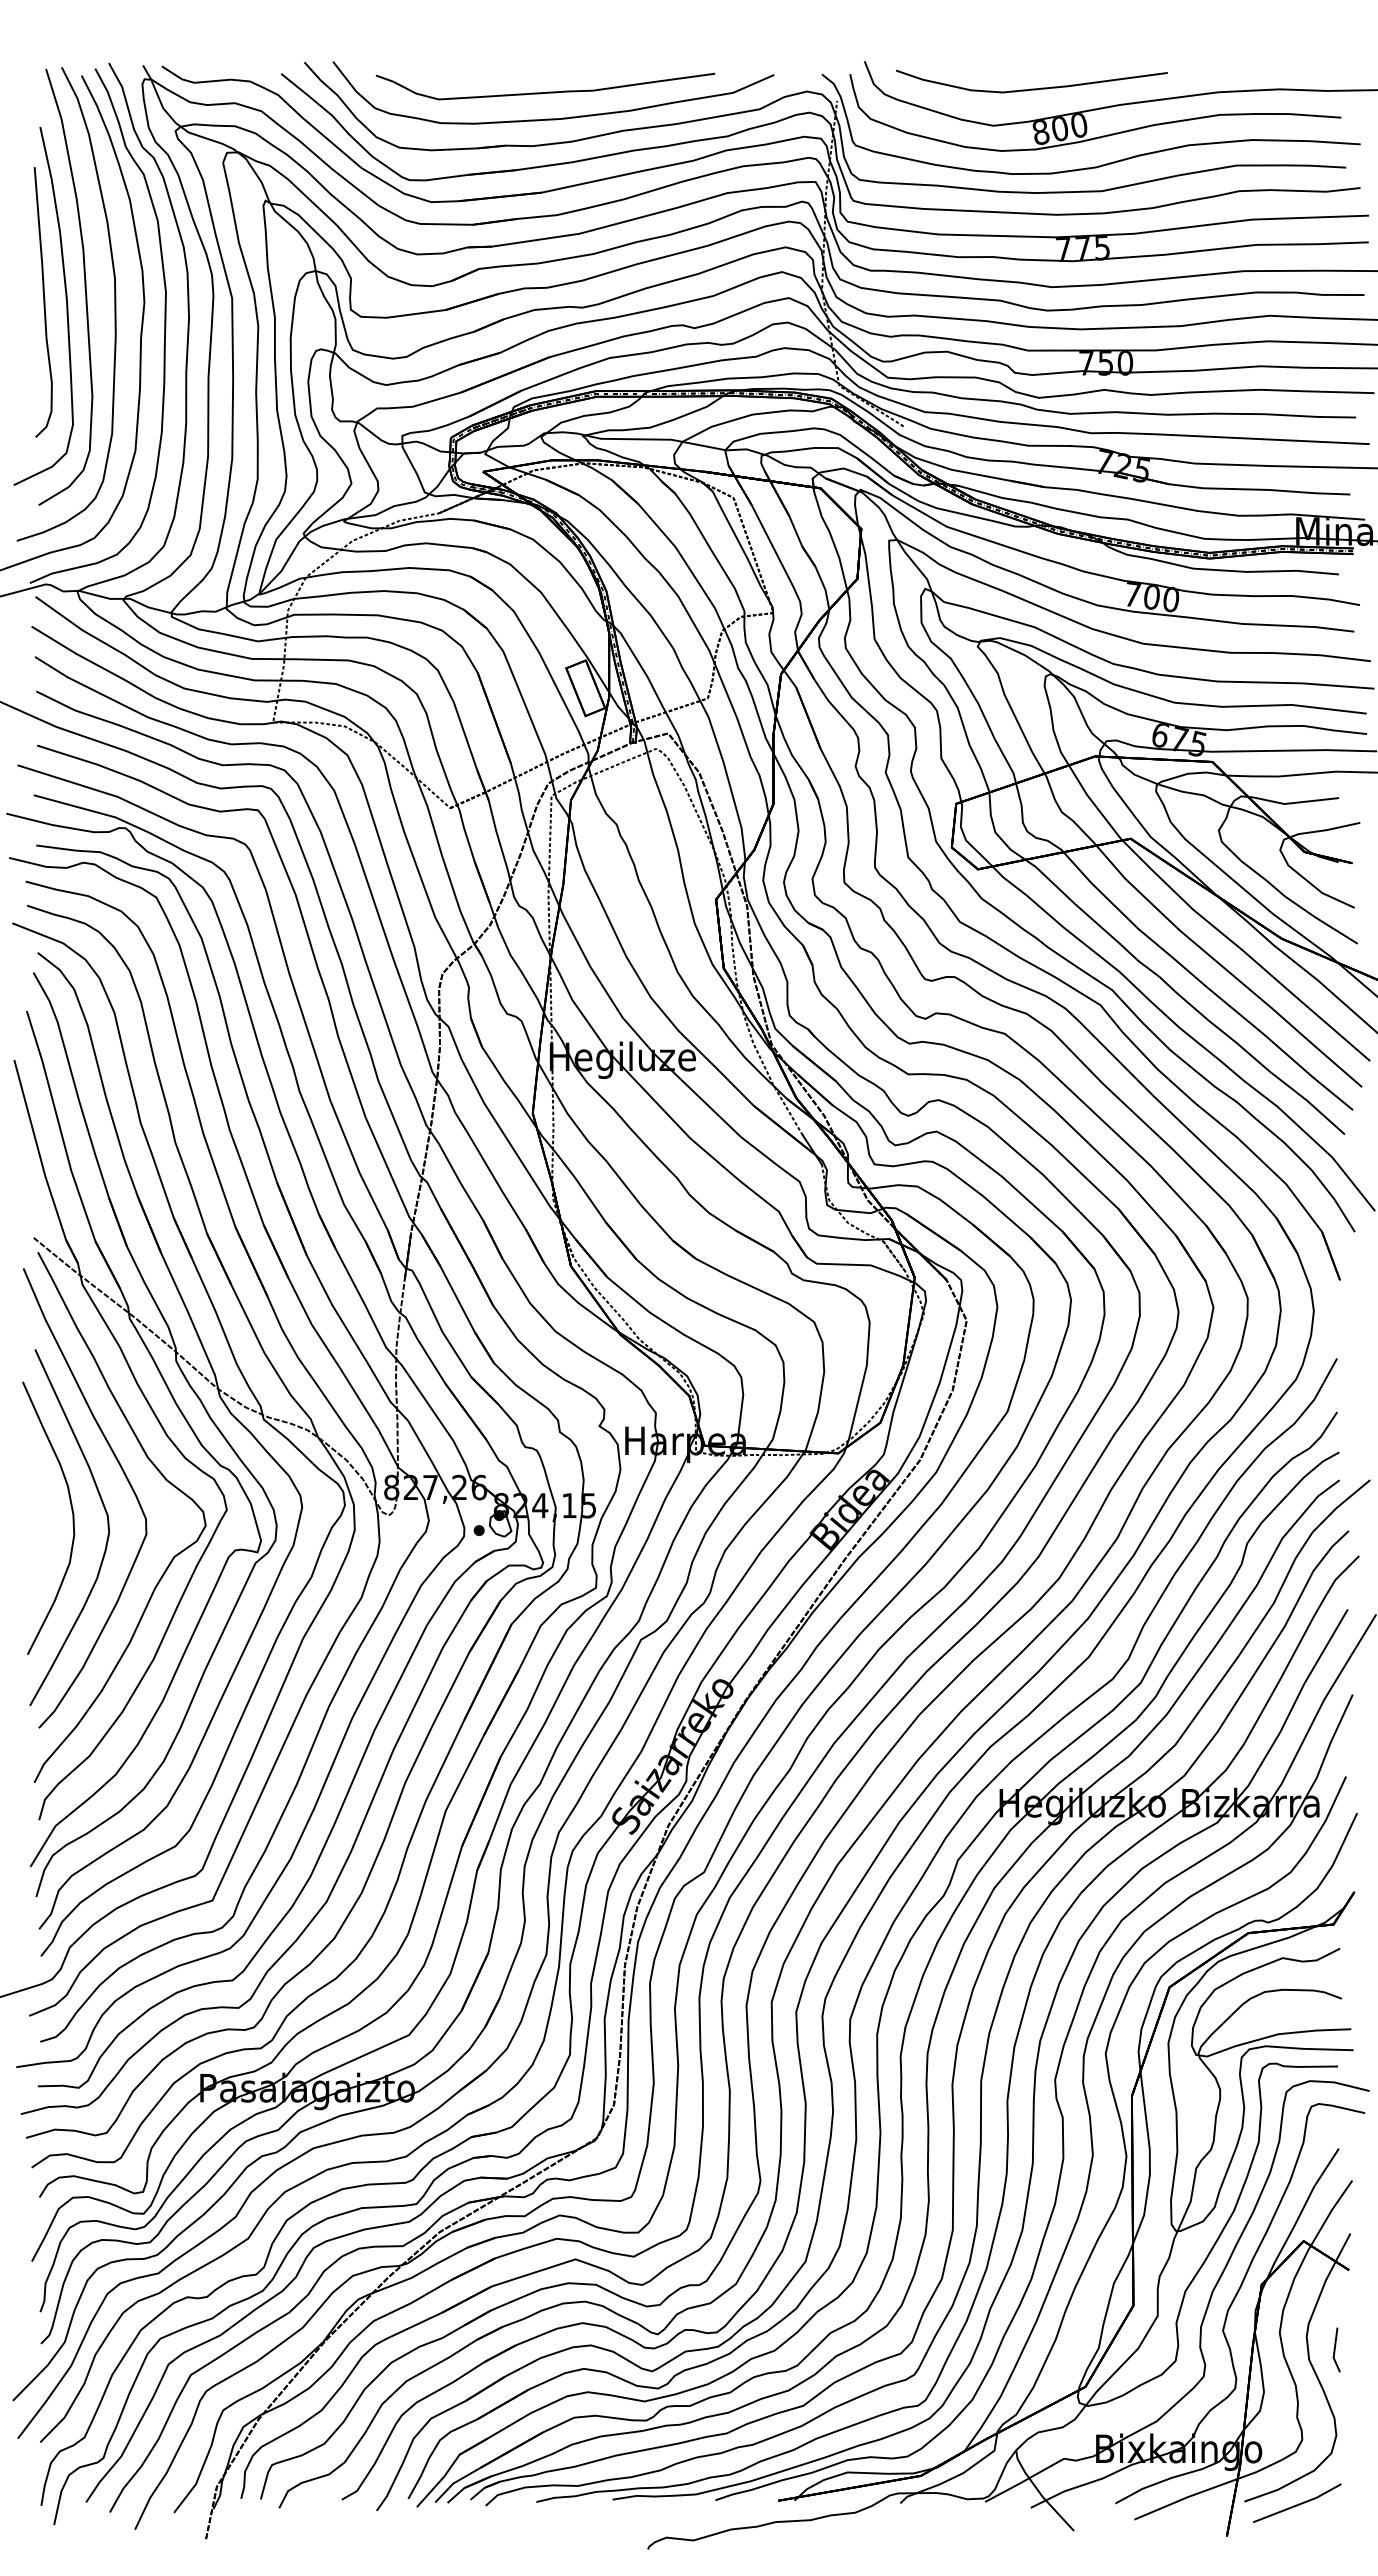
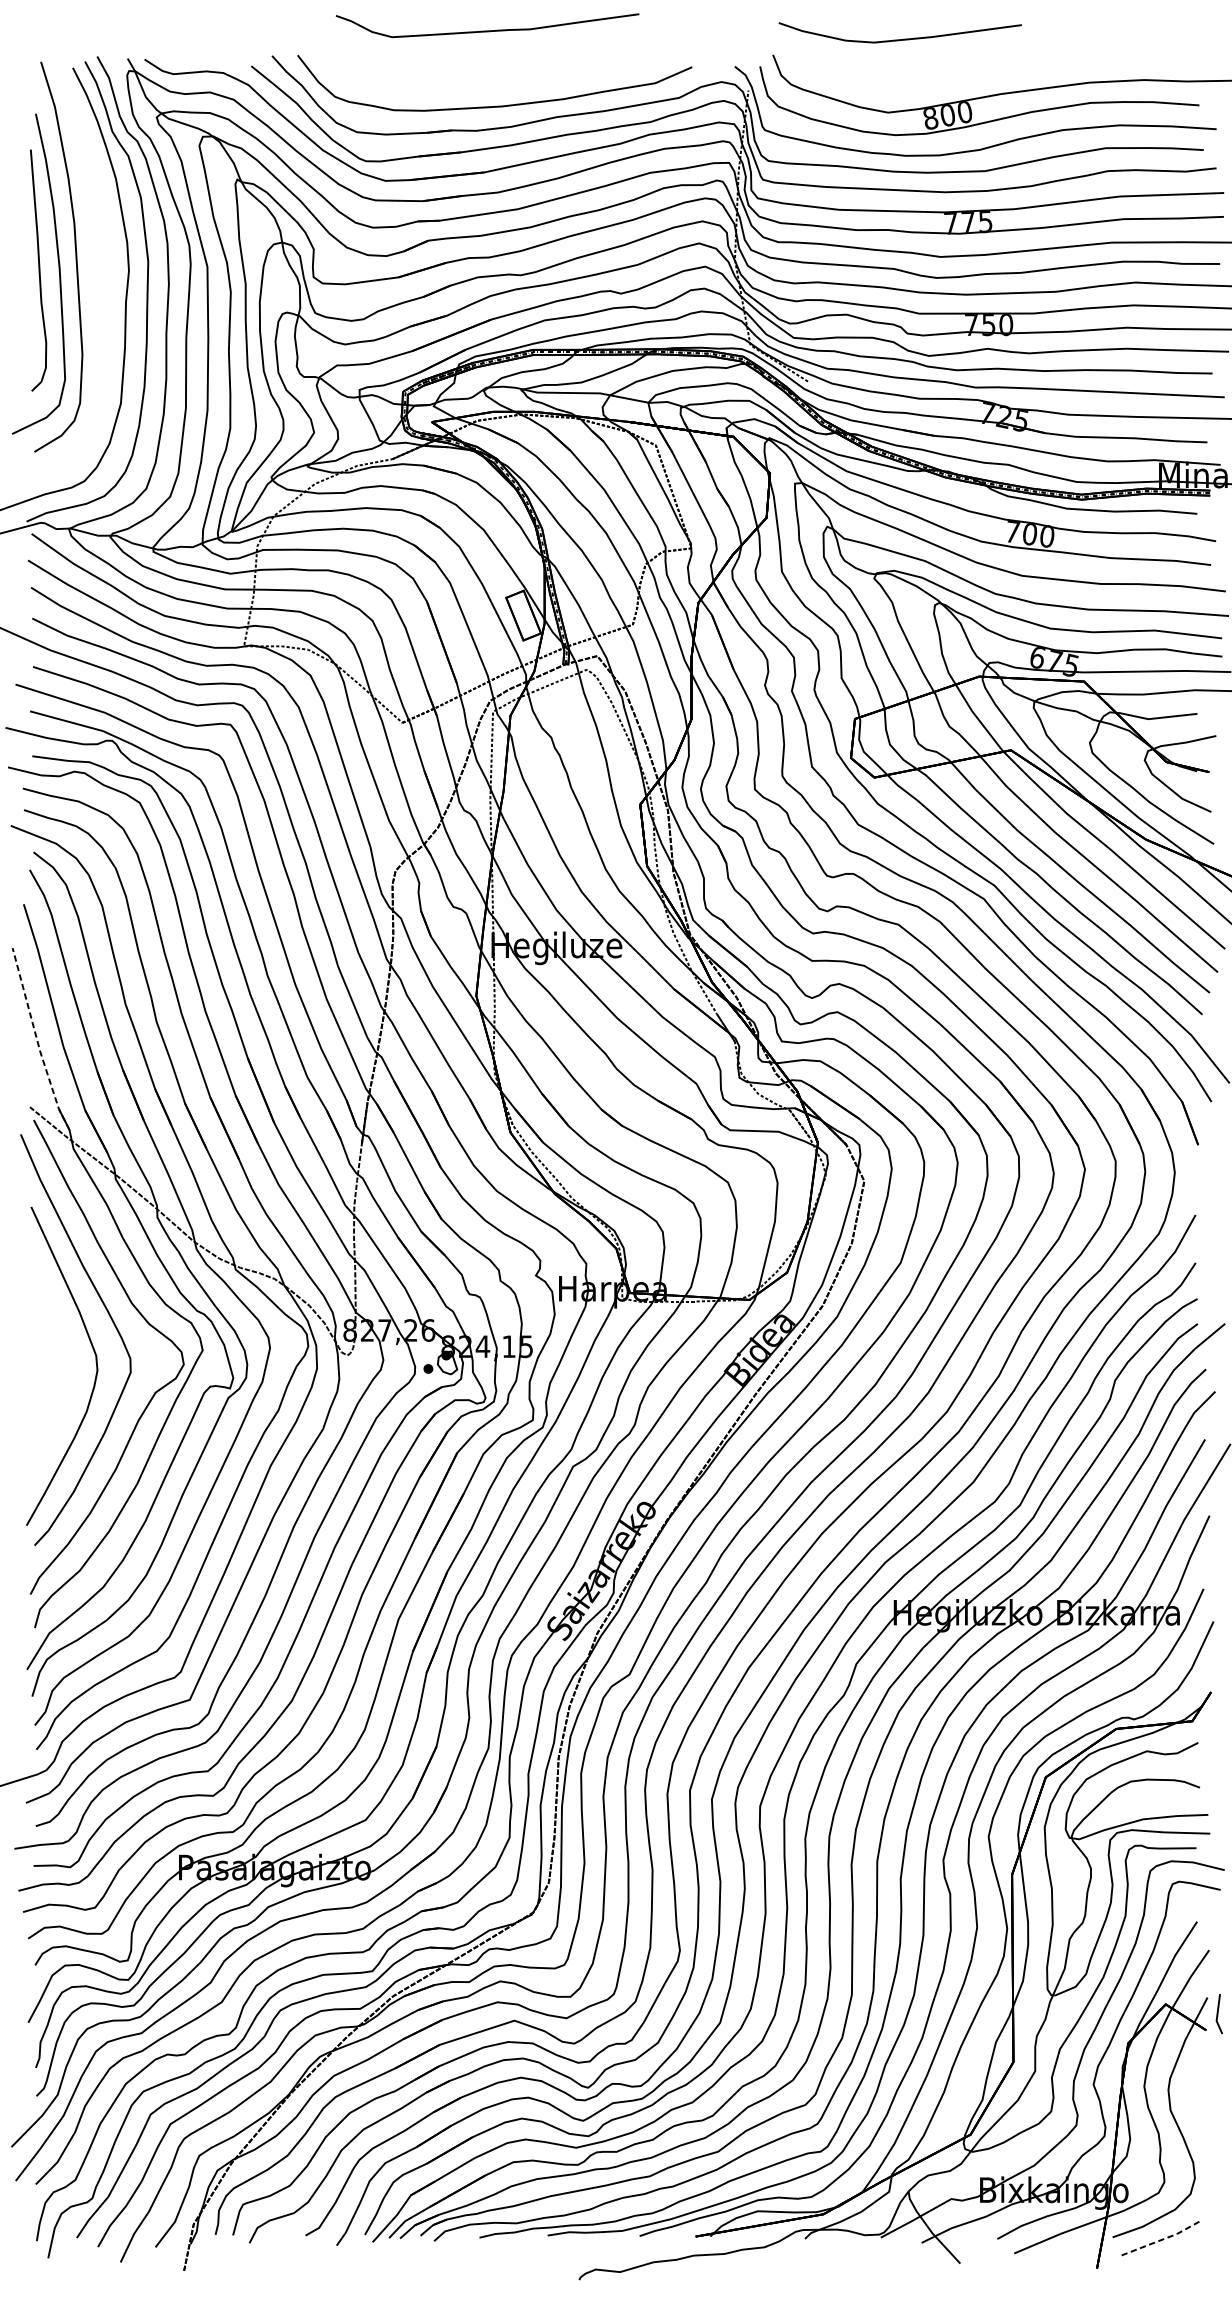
curve: (1031, 88) -> (899, 39), moved
curve: (547, 91) -> (489, 30), moved
curve: (114, 304) -> (102, 272), removed
line: (42, 1164) -> (37, 1041), solid -> dashed
curve: (71, 1511) -> (63, 1351), removed
line: (1335, 2349) -> (1218, 2013), moved
line: (1298, 2504) -> (1161, 2239), solid -> dashed

